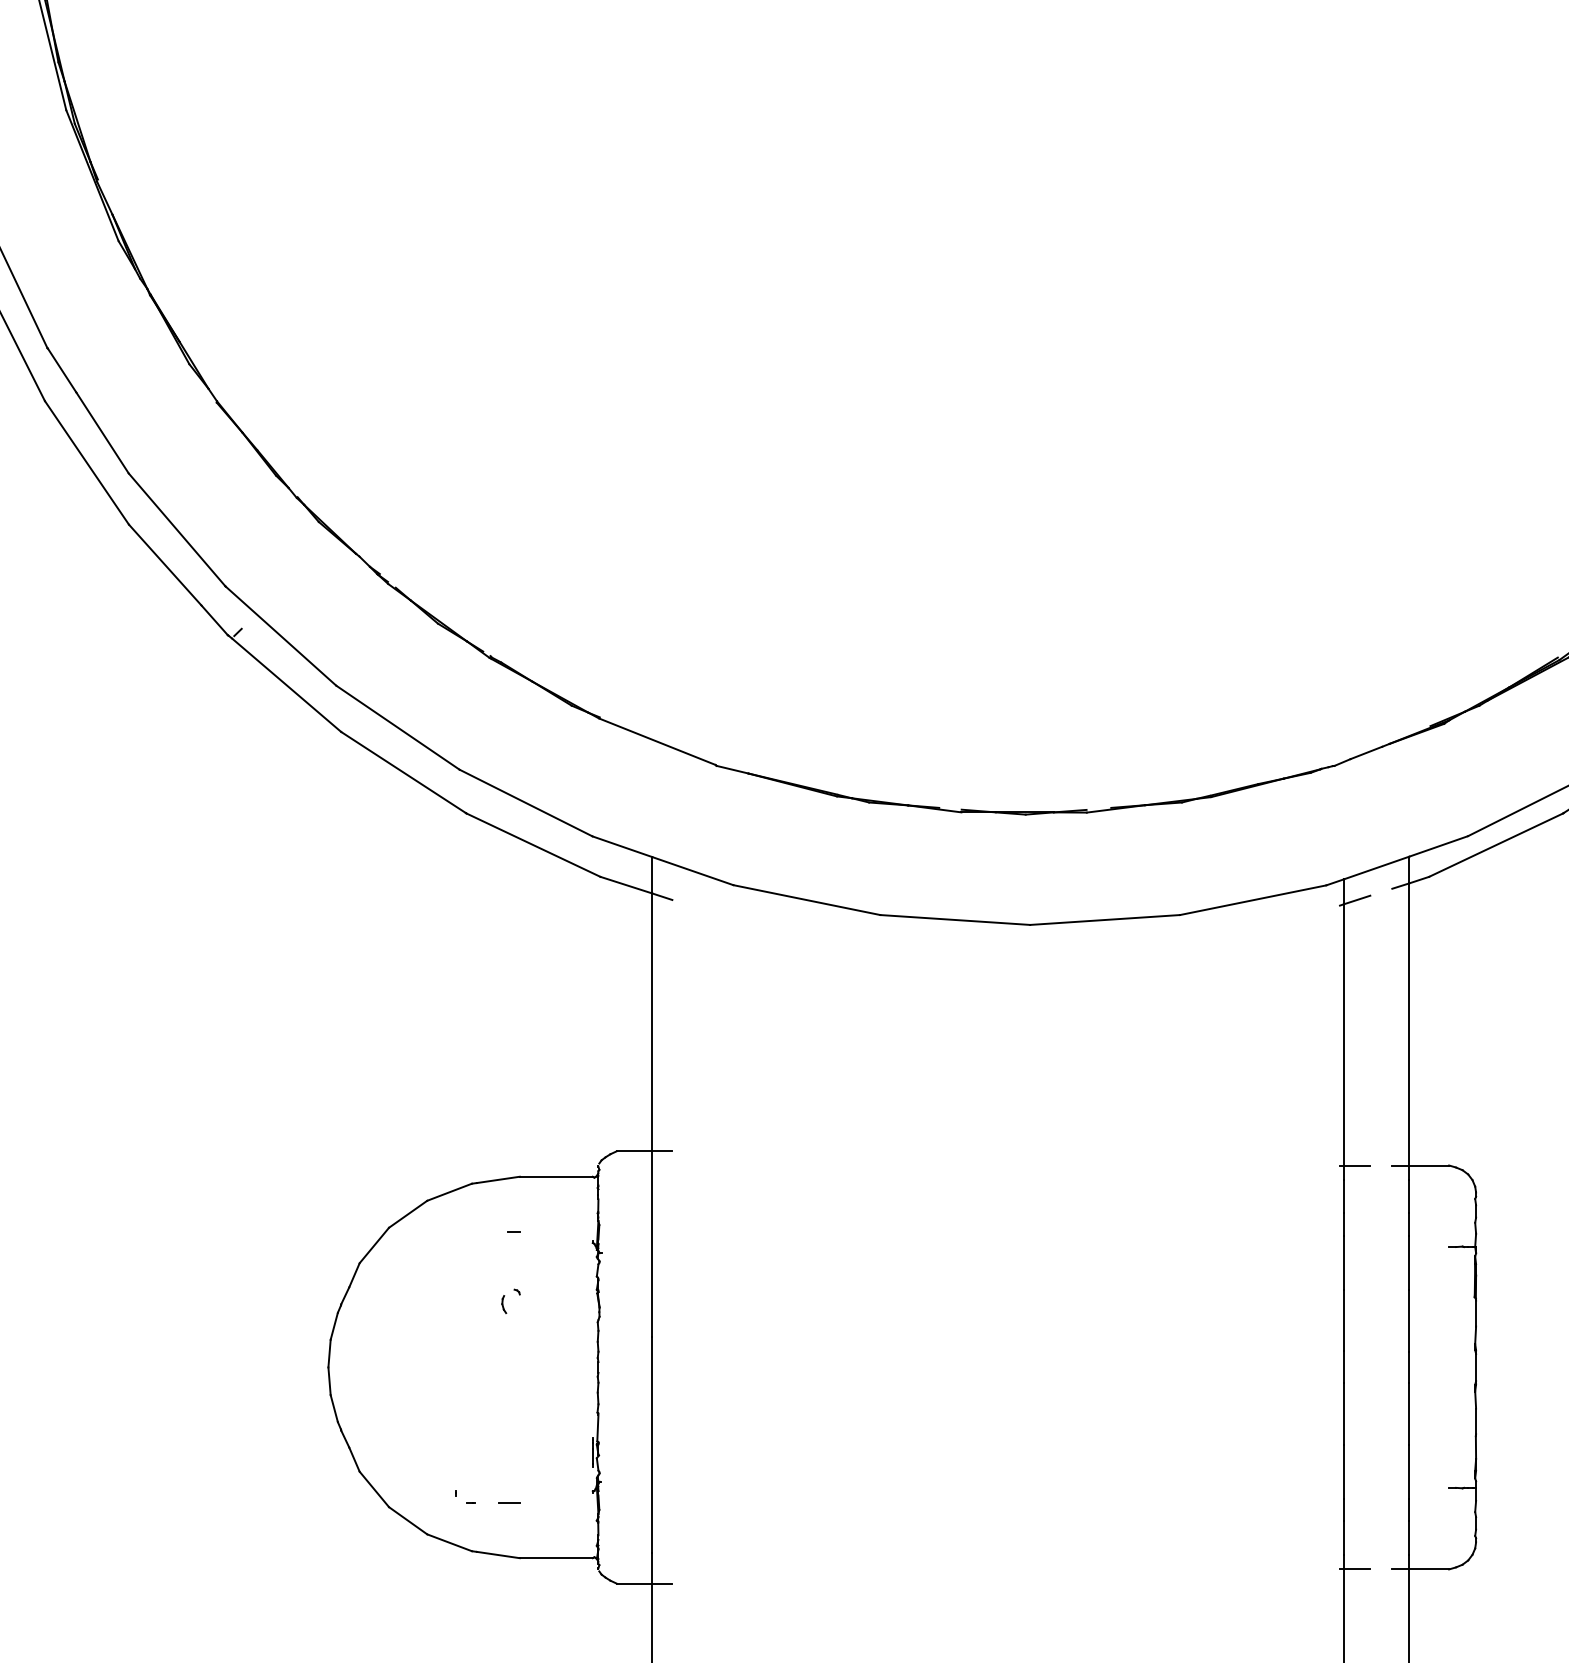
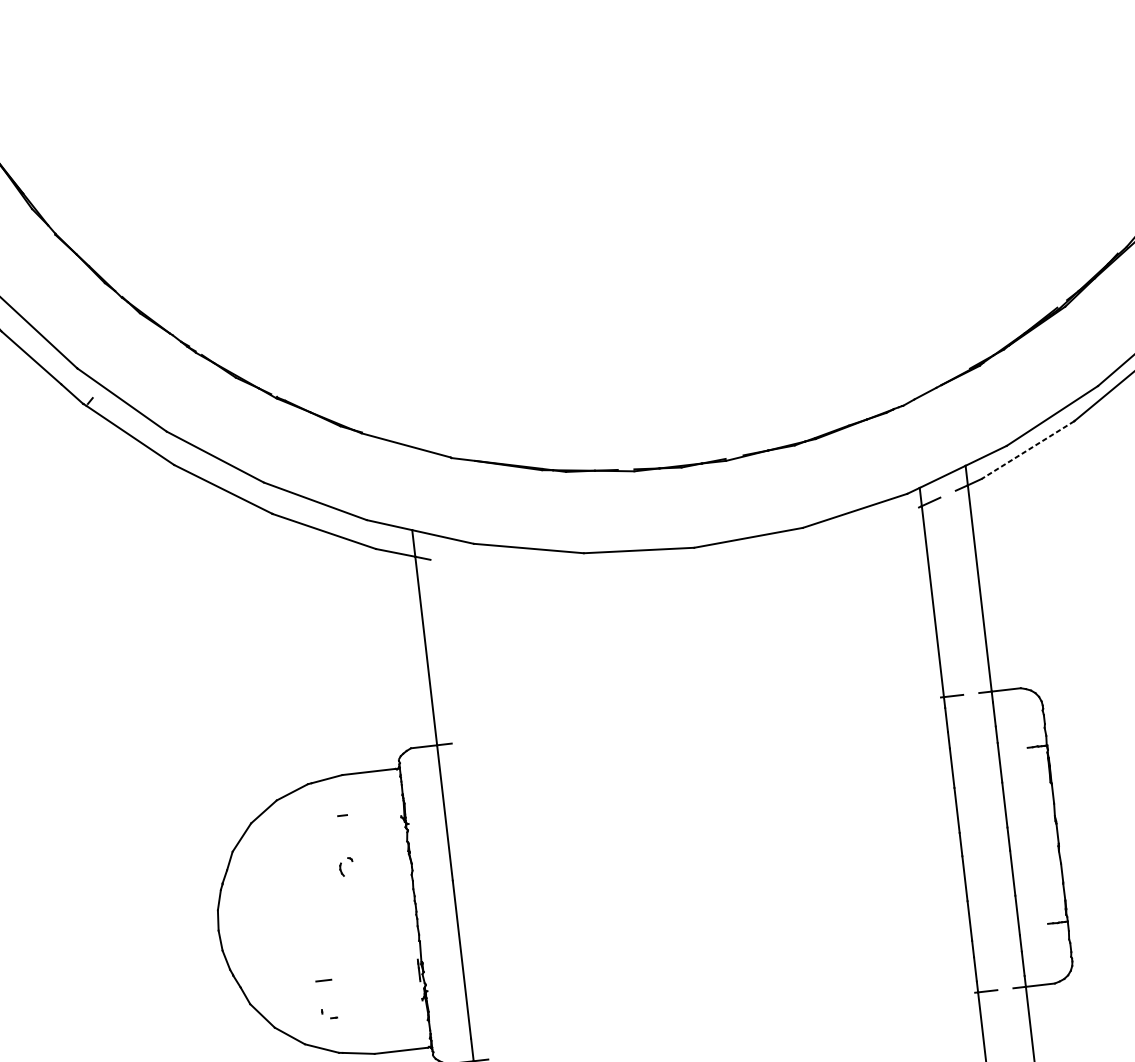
line: (1495, 845) -> (1027, 450), solid -> dashed
line: (509, 1502) -> (323, 980), moved

